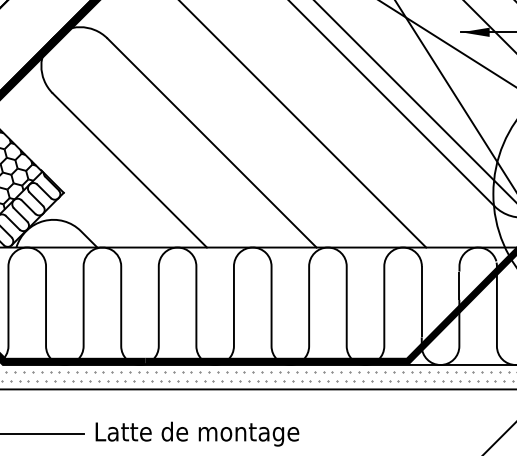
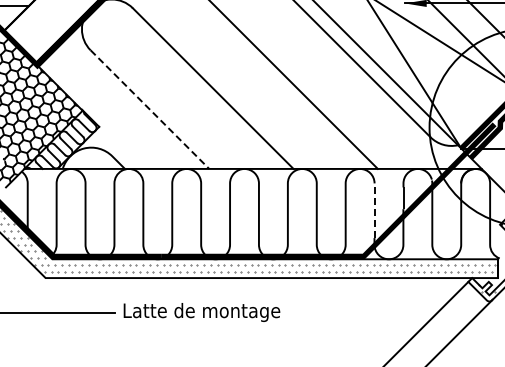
line: (129, 170) -> (149, 109), solid -> dashed
line: (421, 301) -> (374, 210), solid -> dashed

